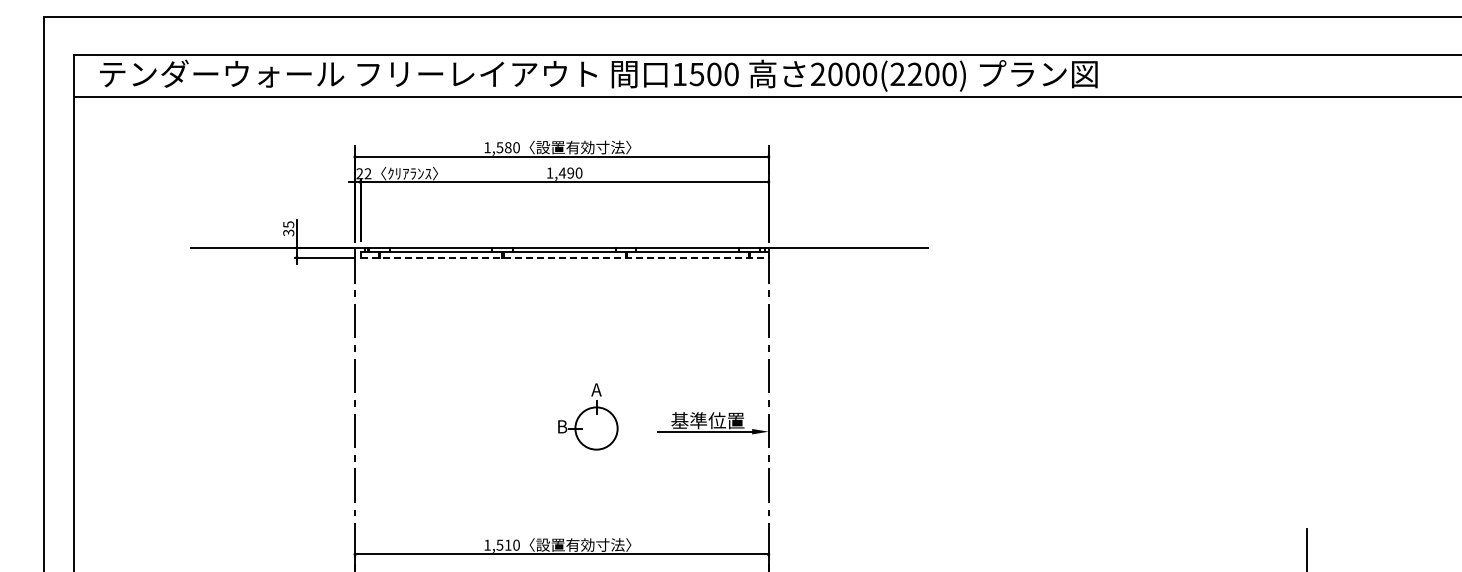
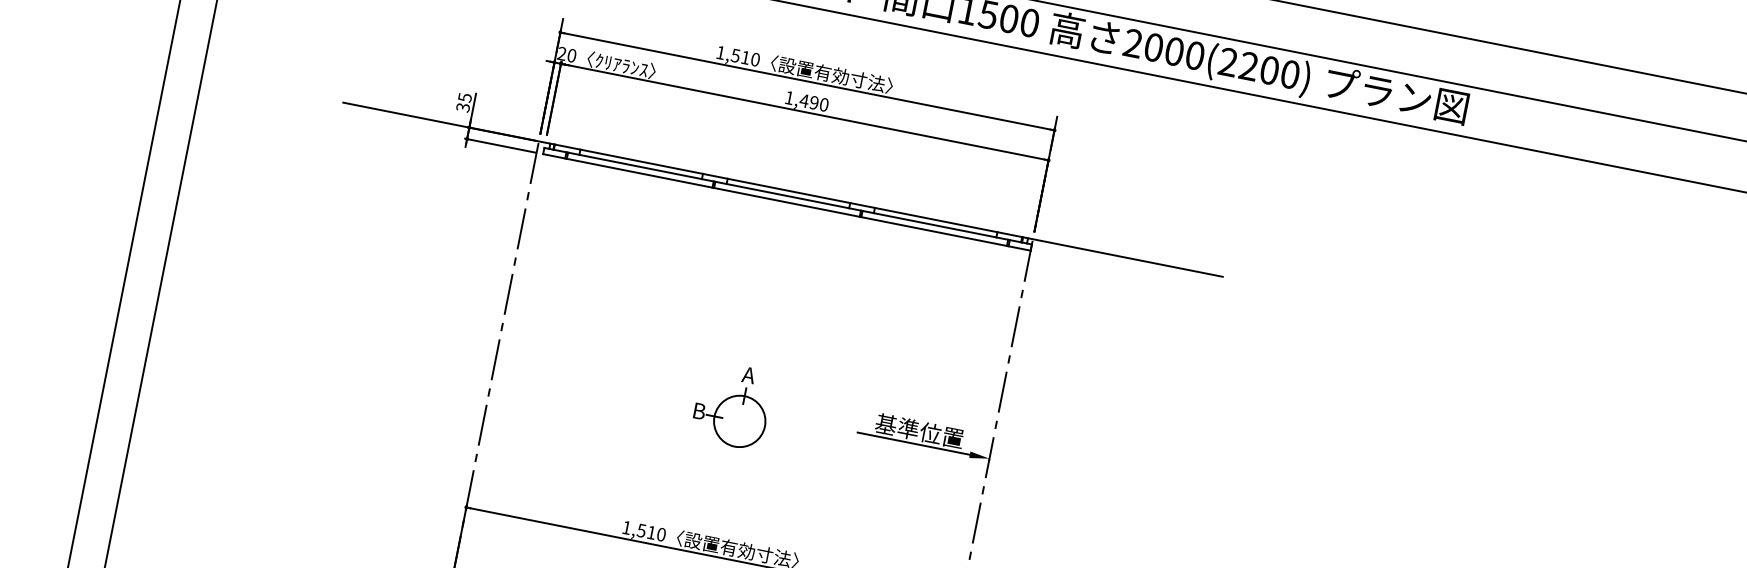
text: (507, 147) -> (744, 57), 1,580 -> 1,510
text: (367, 173) -> (571, 55), 22 -> 20
line: (564, 257) -> (786, 202), dashed -> solid
part: (588, 416) -> (733, 405), moved

